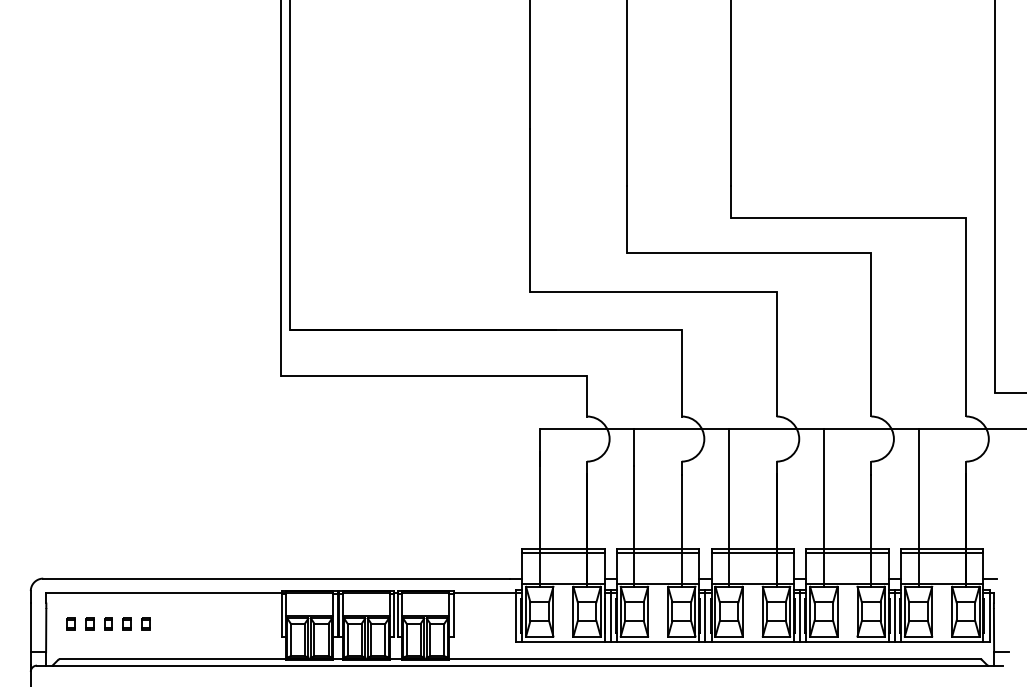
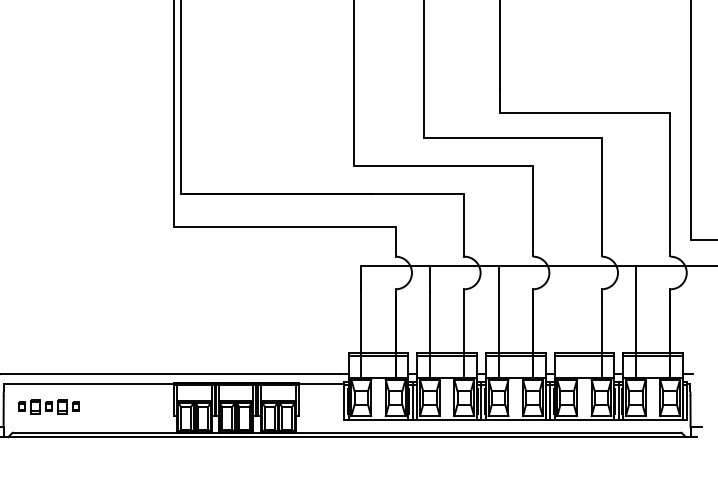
line: (823, 507) -> (566, 322), removed
part: (89, 623) -> (35, 406), size x1.6
part: (126, 623) -> (61, 406), size x1.6

